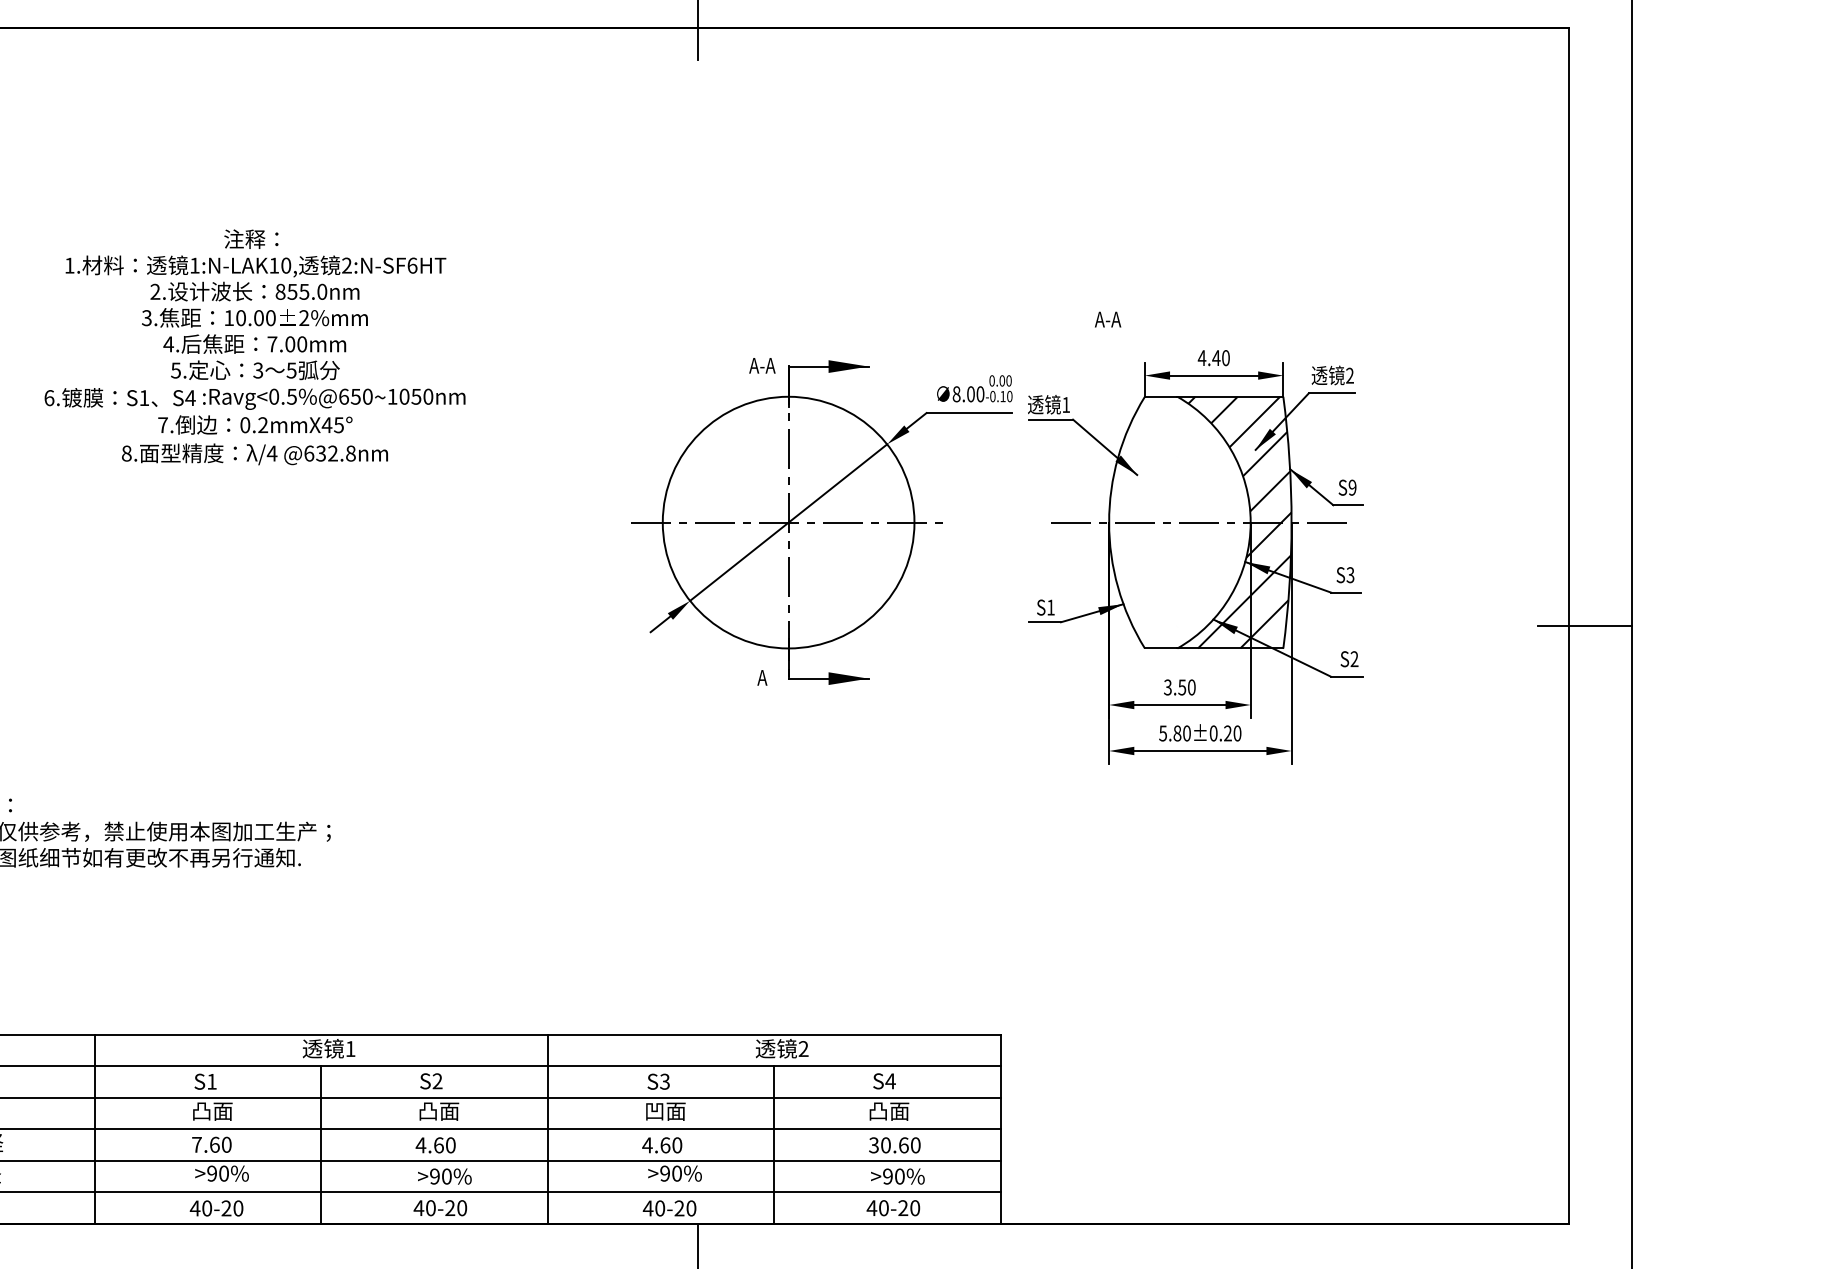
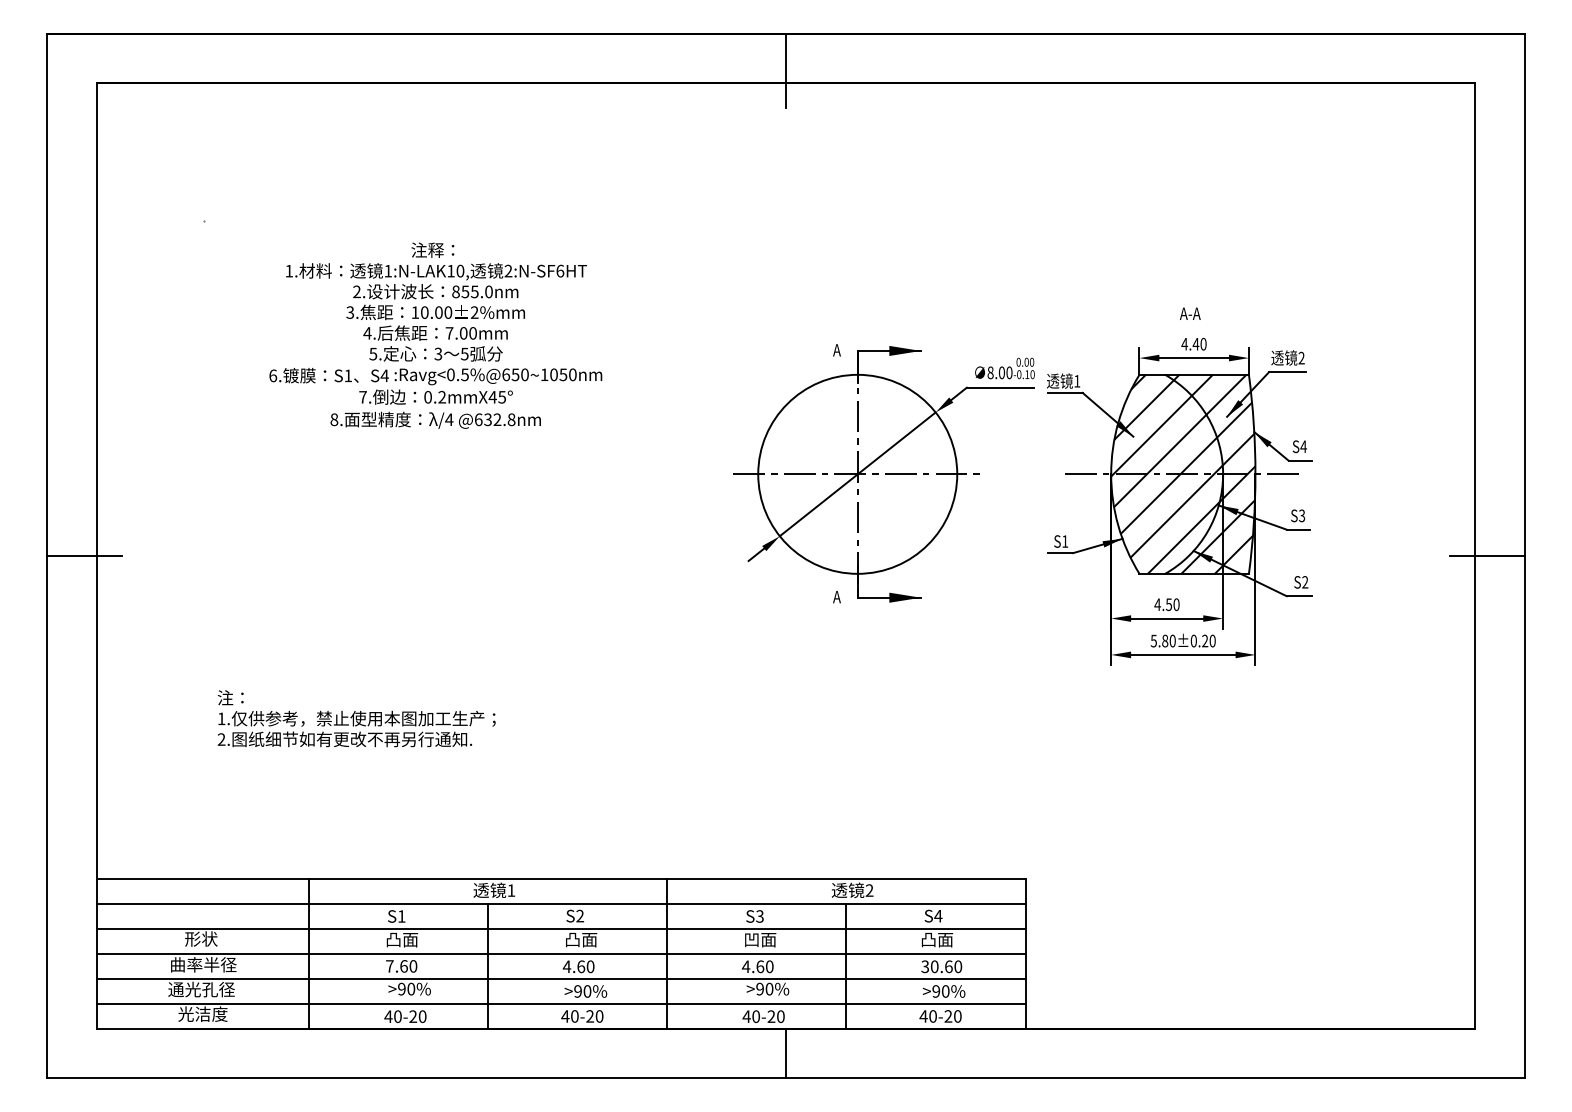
text: (1108, 319) -> (1190, 313), moved
text: (761, 366) -> (836, 350), A-A -> A
text: (1352, 487) -> (1303, 446), S9 -> S4
hatch: (1179, 521) -> (1166, 473), added
text: (1167, 687) -> (1157, 604), 3.50 -> 4.50

